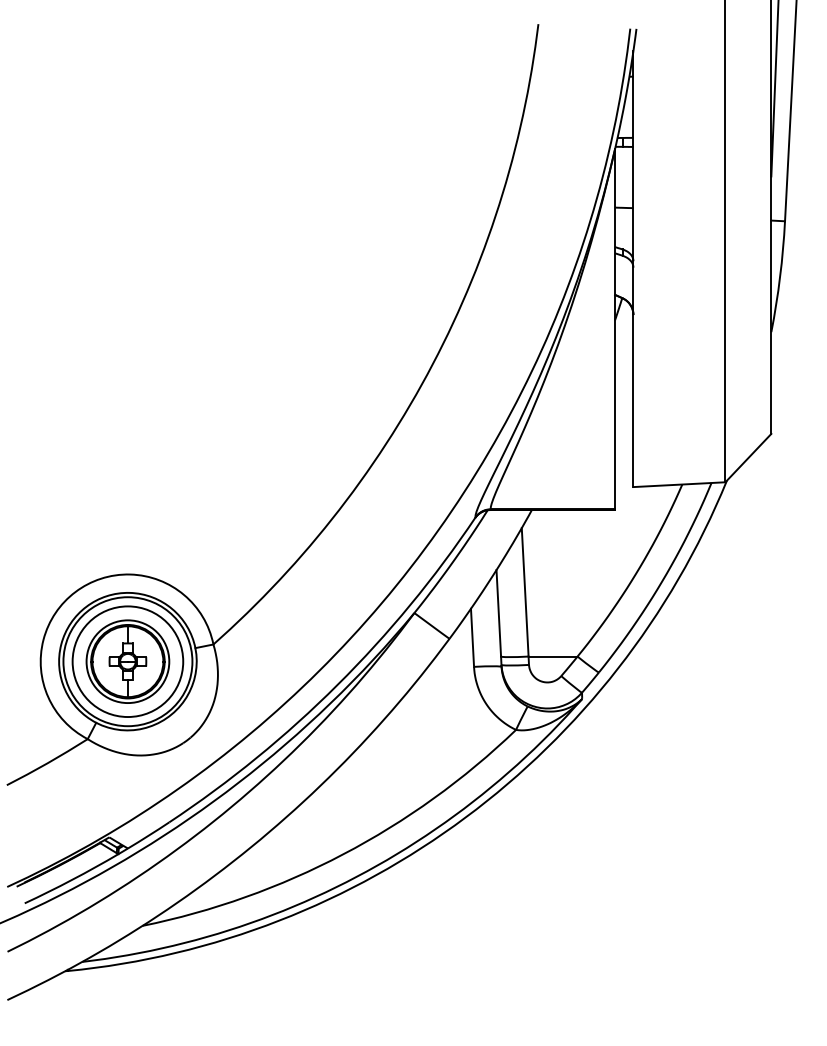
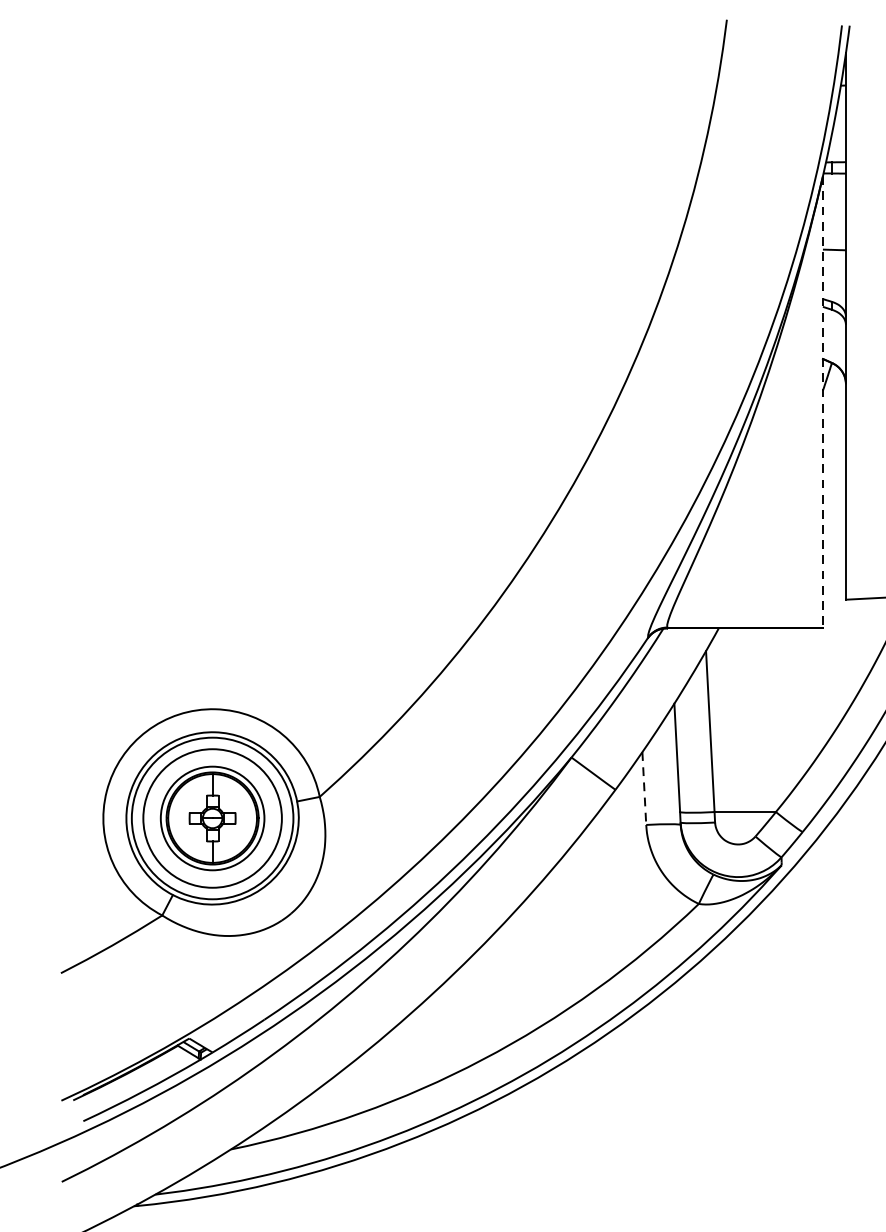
line: (615, 329) -> (823, 402), solid -> dashed
line: (472, 638) -> (644, 789), solid -> dashed

